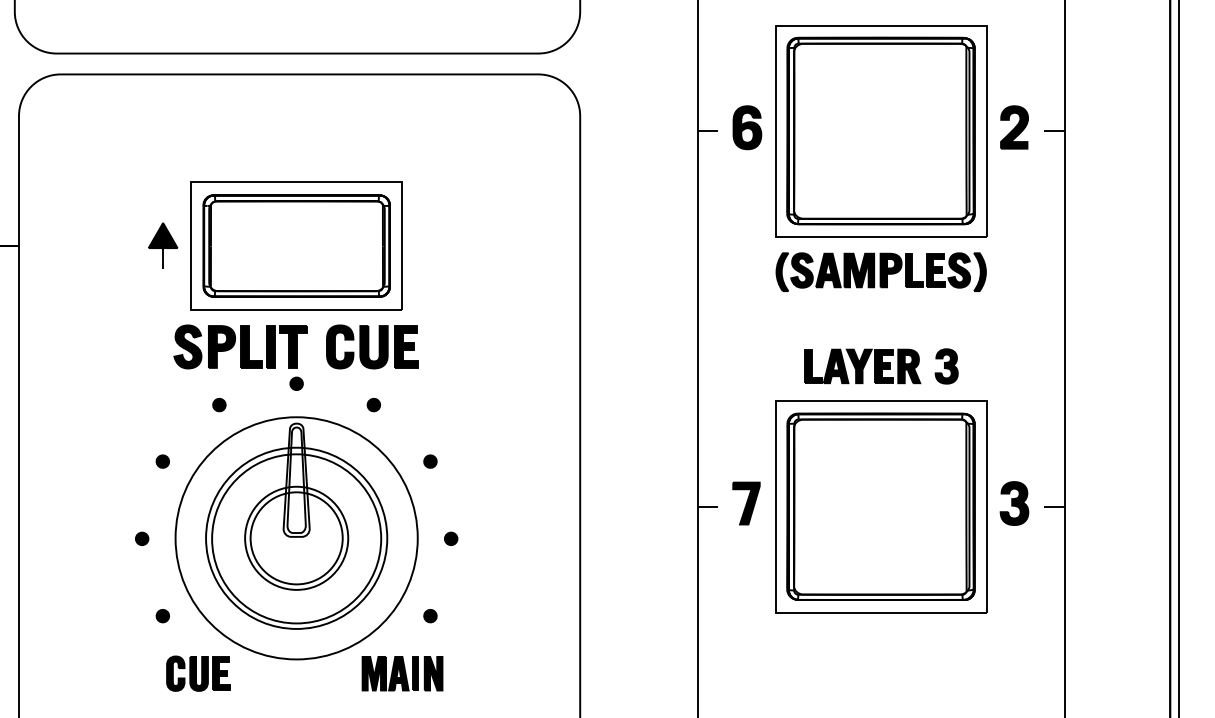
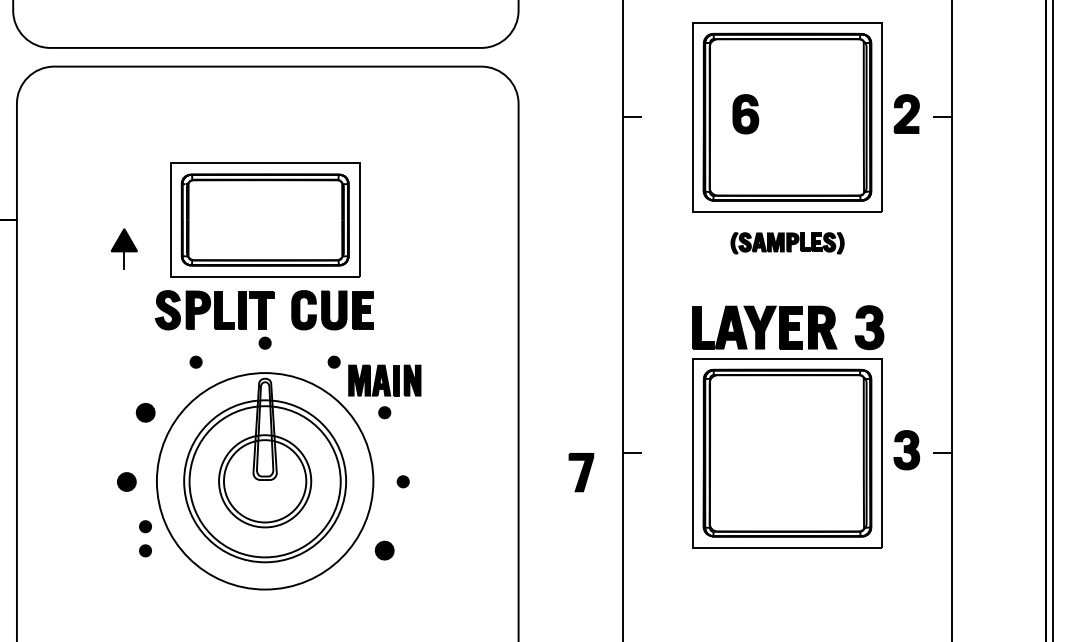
part: (747, 127) -> (745, 114), moved
part: (163, 245) -> (124, 249), moved
part: (880, 271) -> (787, 242), size x0.6
part: (881, 366) -> (787, 327), size x1.4
part: (162, 461) -> (145, 412), size x1.6
part: (746, 503) -> (581, 472), moved
part: (142, 538) -> (127, 481), size x1.6
part: (162, 589) -> (145, 527), added
part: (430, 616) -> (384, 551), size x1.6
part: (198, 673) -> (177, 602), removed
part: (402, 673) -> (384, 380), moved

